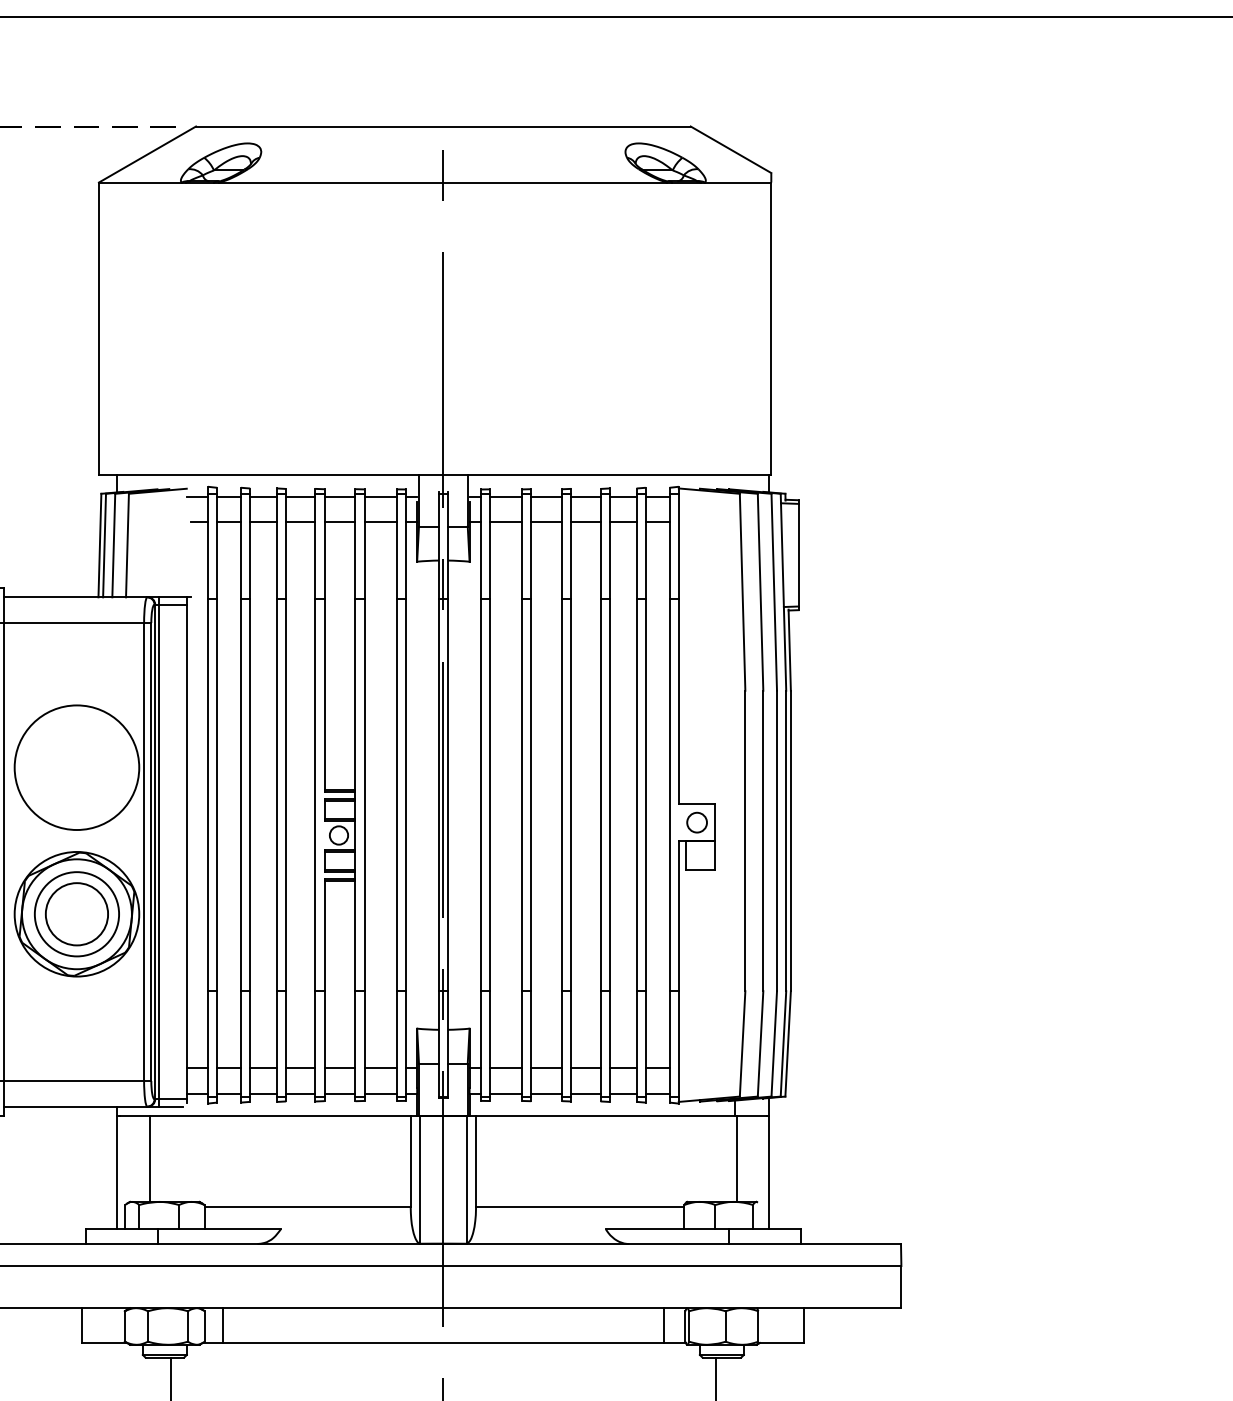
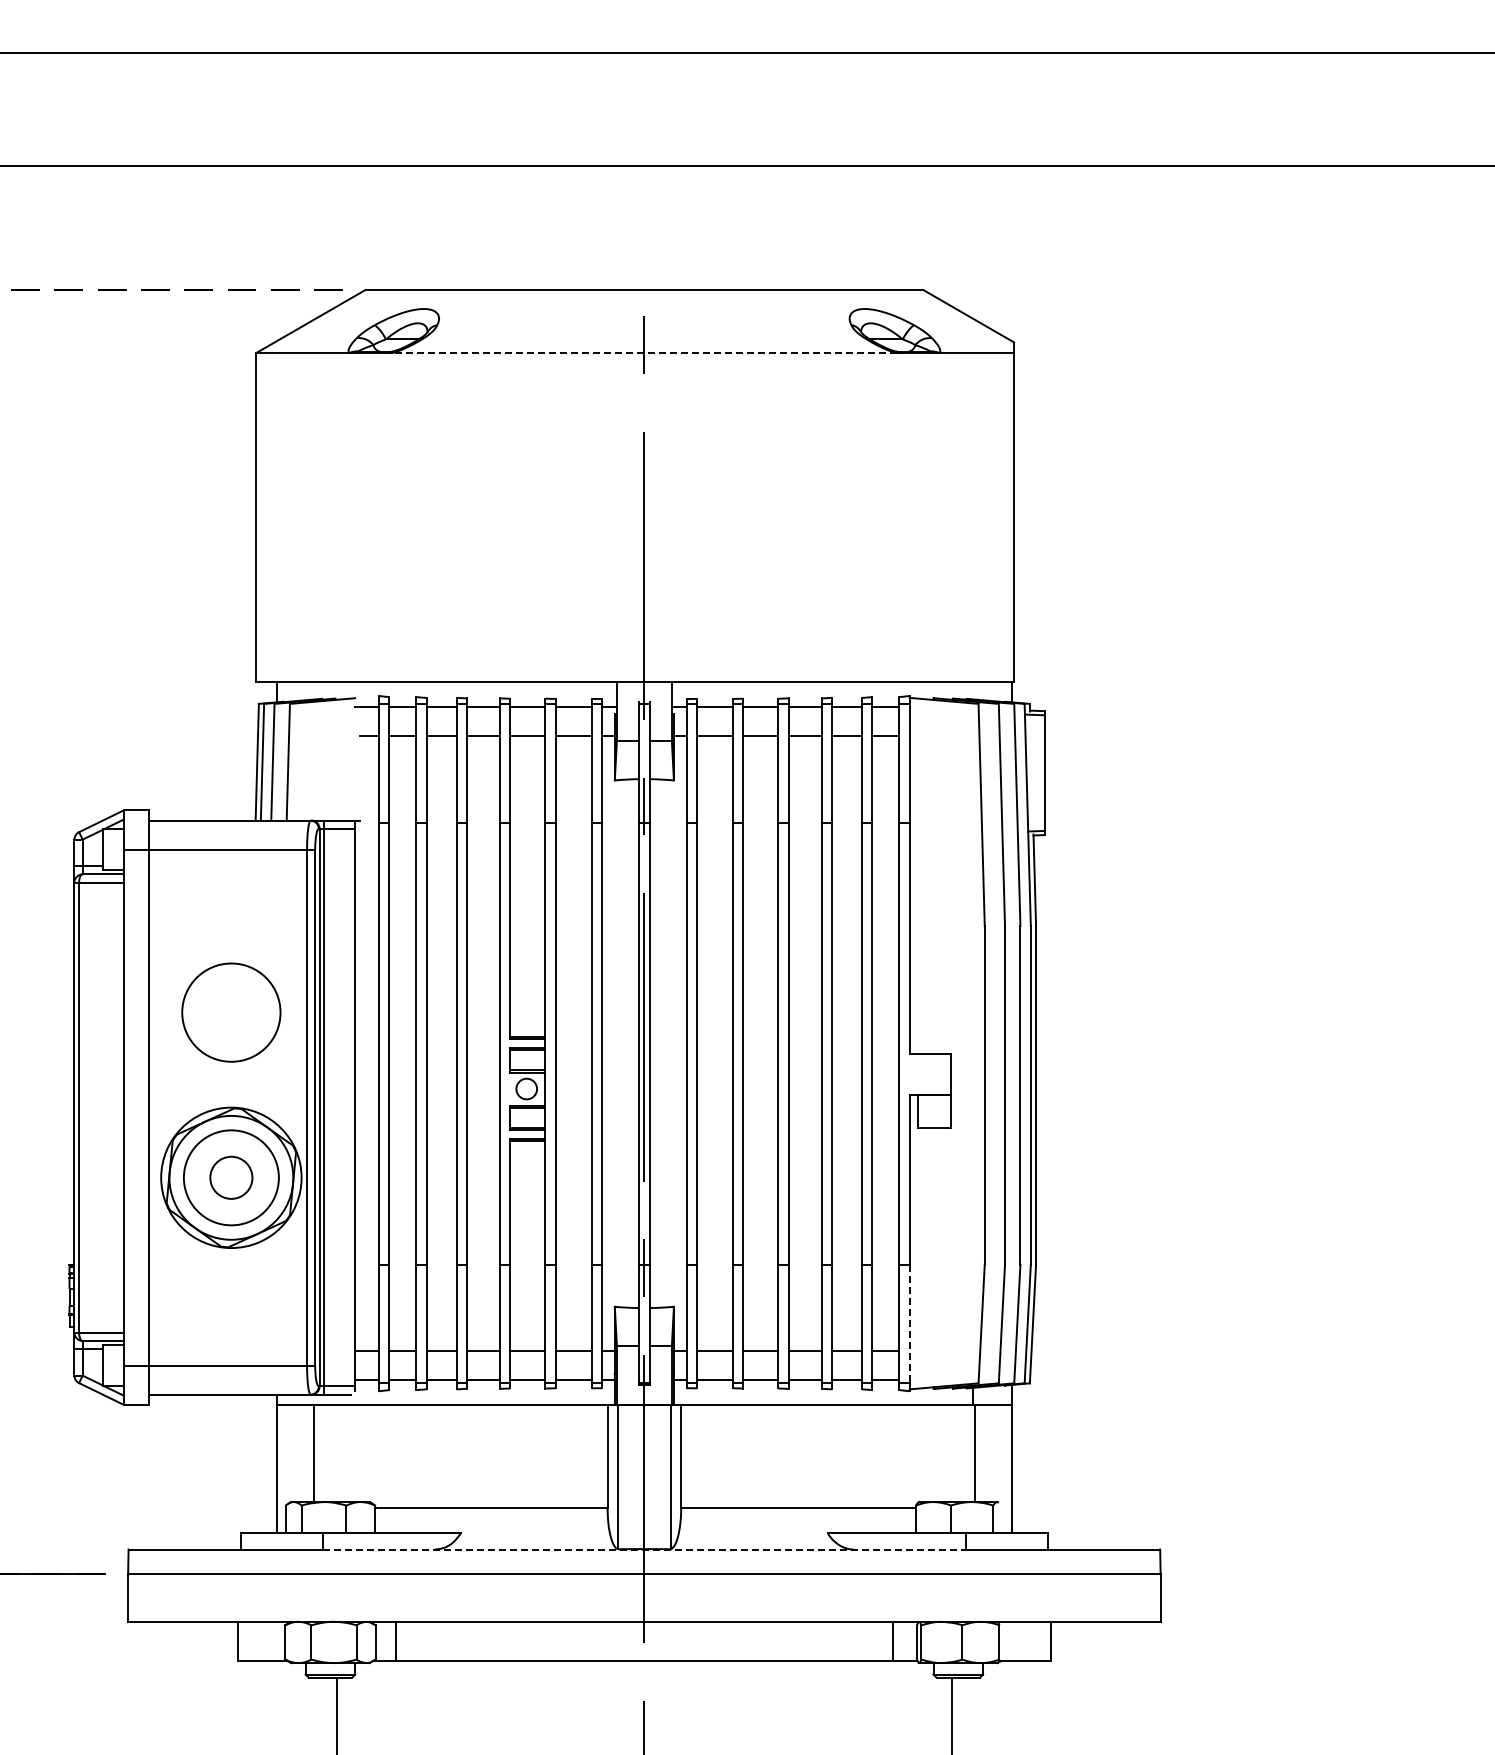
line: (442, 182) -> (643, 353), solid -> dashed
circle: (77, 767) -> (231, 1012), size x0.7
circle: (697, 822) -> (930, 1074), removed
circle: (77, 913) -> (231, 1177), size x0.6
line: (678, 1044) -> (909, 1324), solid -> dashed
line: (443, 1244) -> (644, 1549), solid -> dashed

